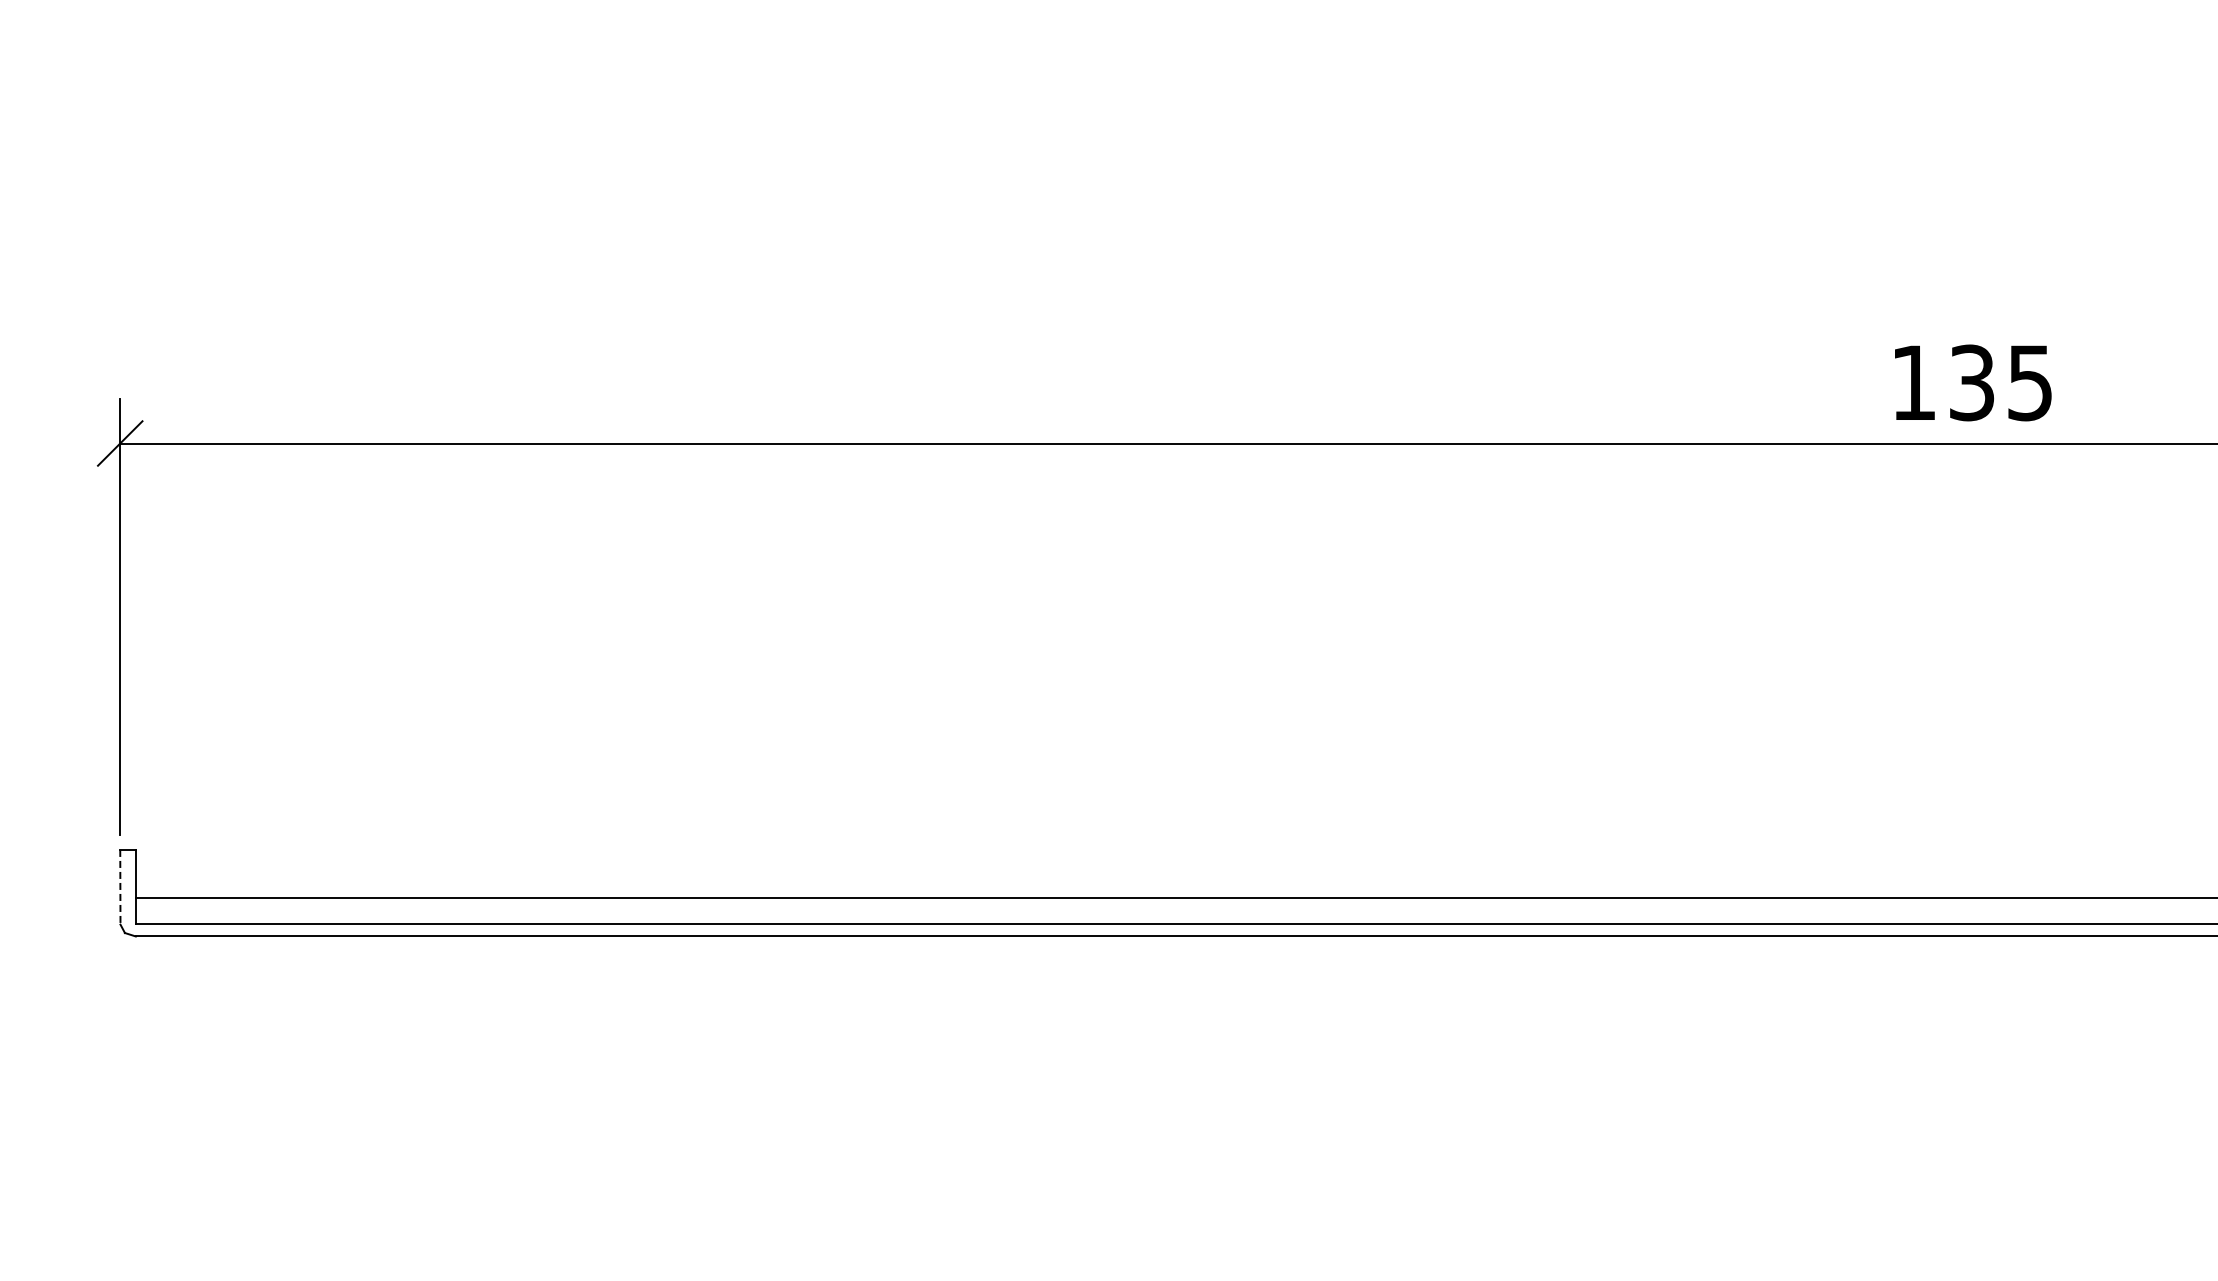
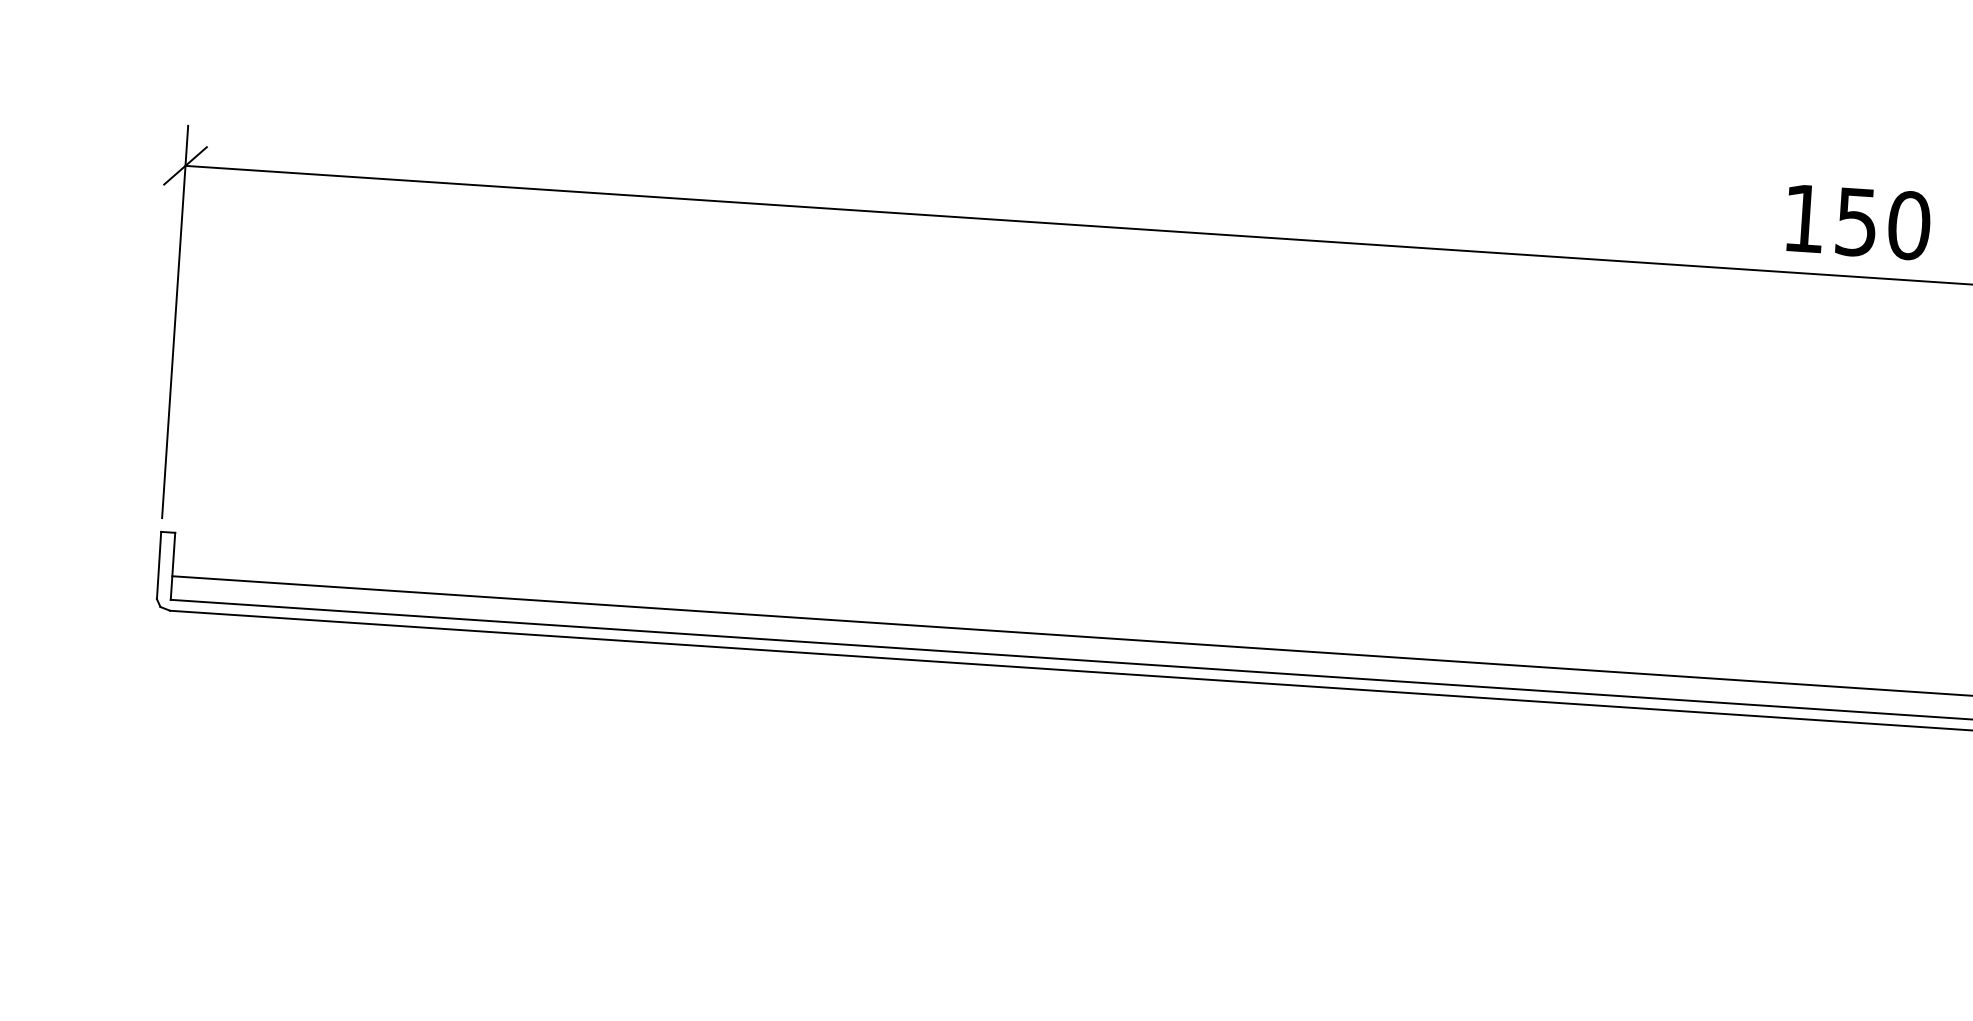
text: (2001, 382) -> (1883, 223), 135 -> 150
line: (120, 887) -> (159, 565), dashed -> solid

